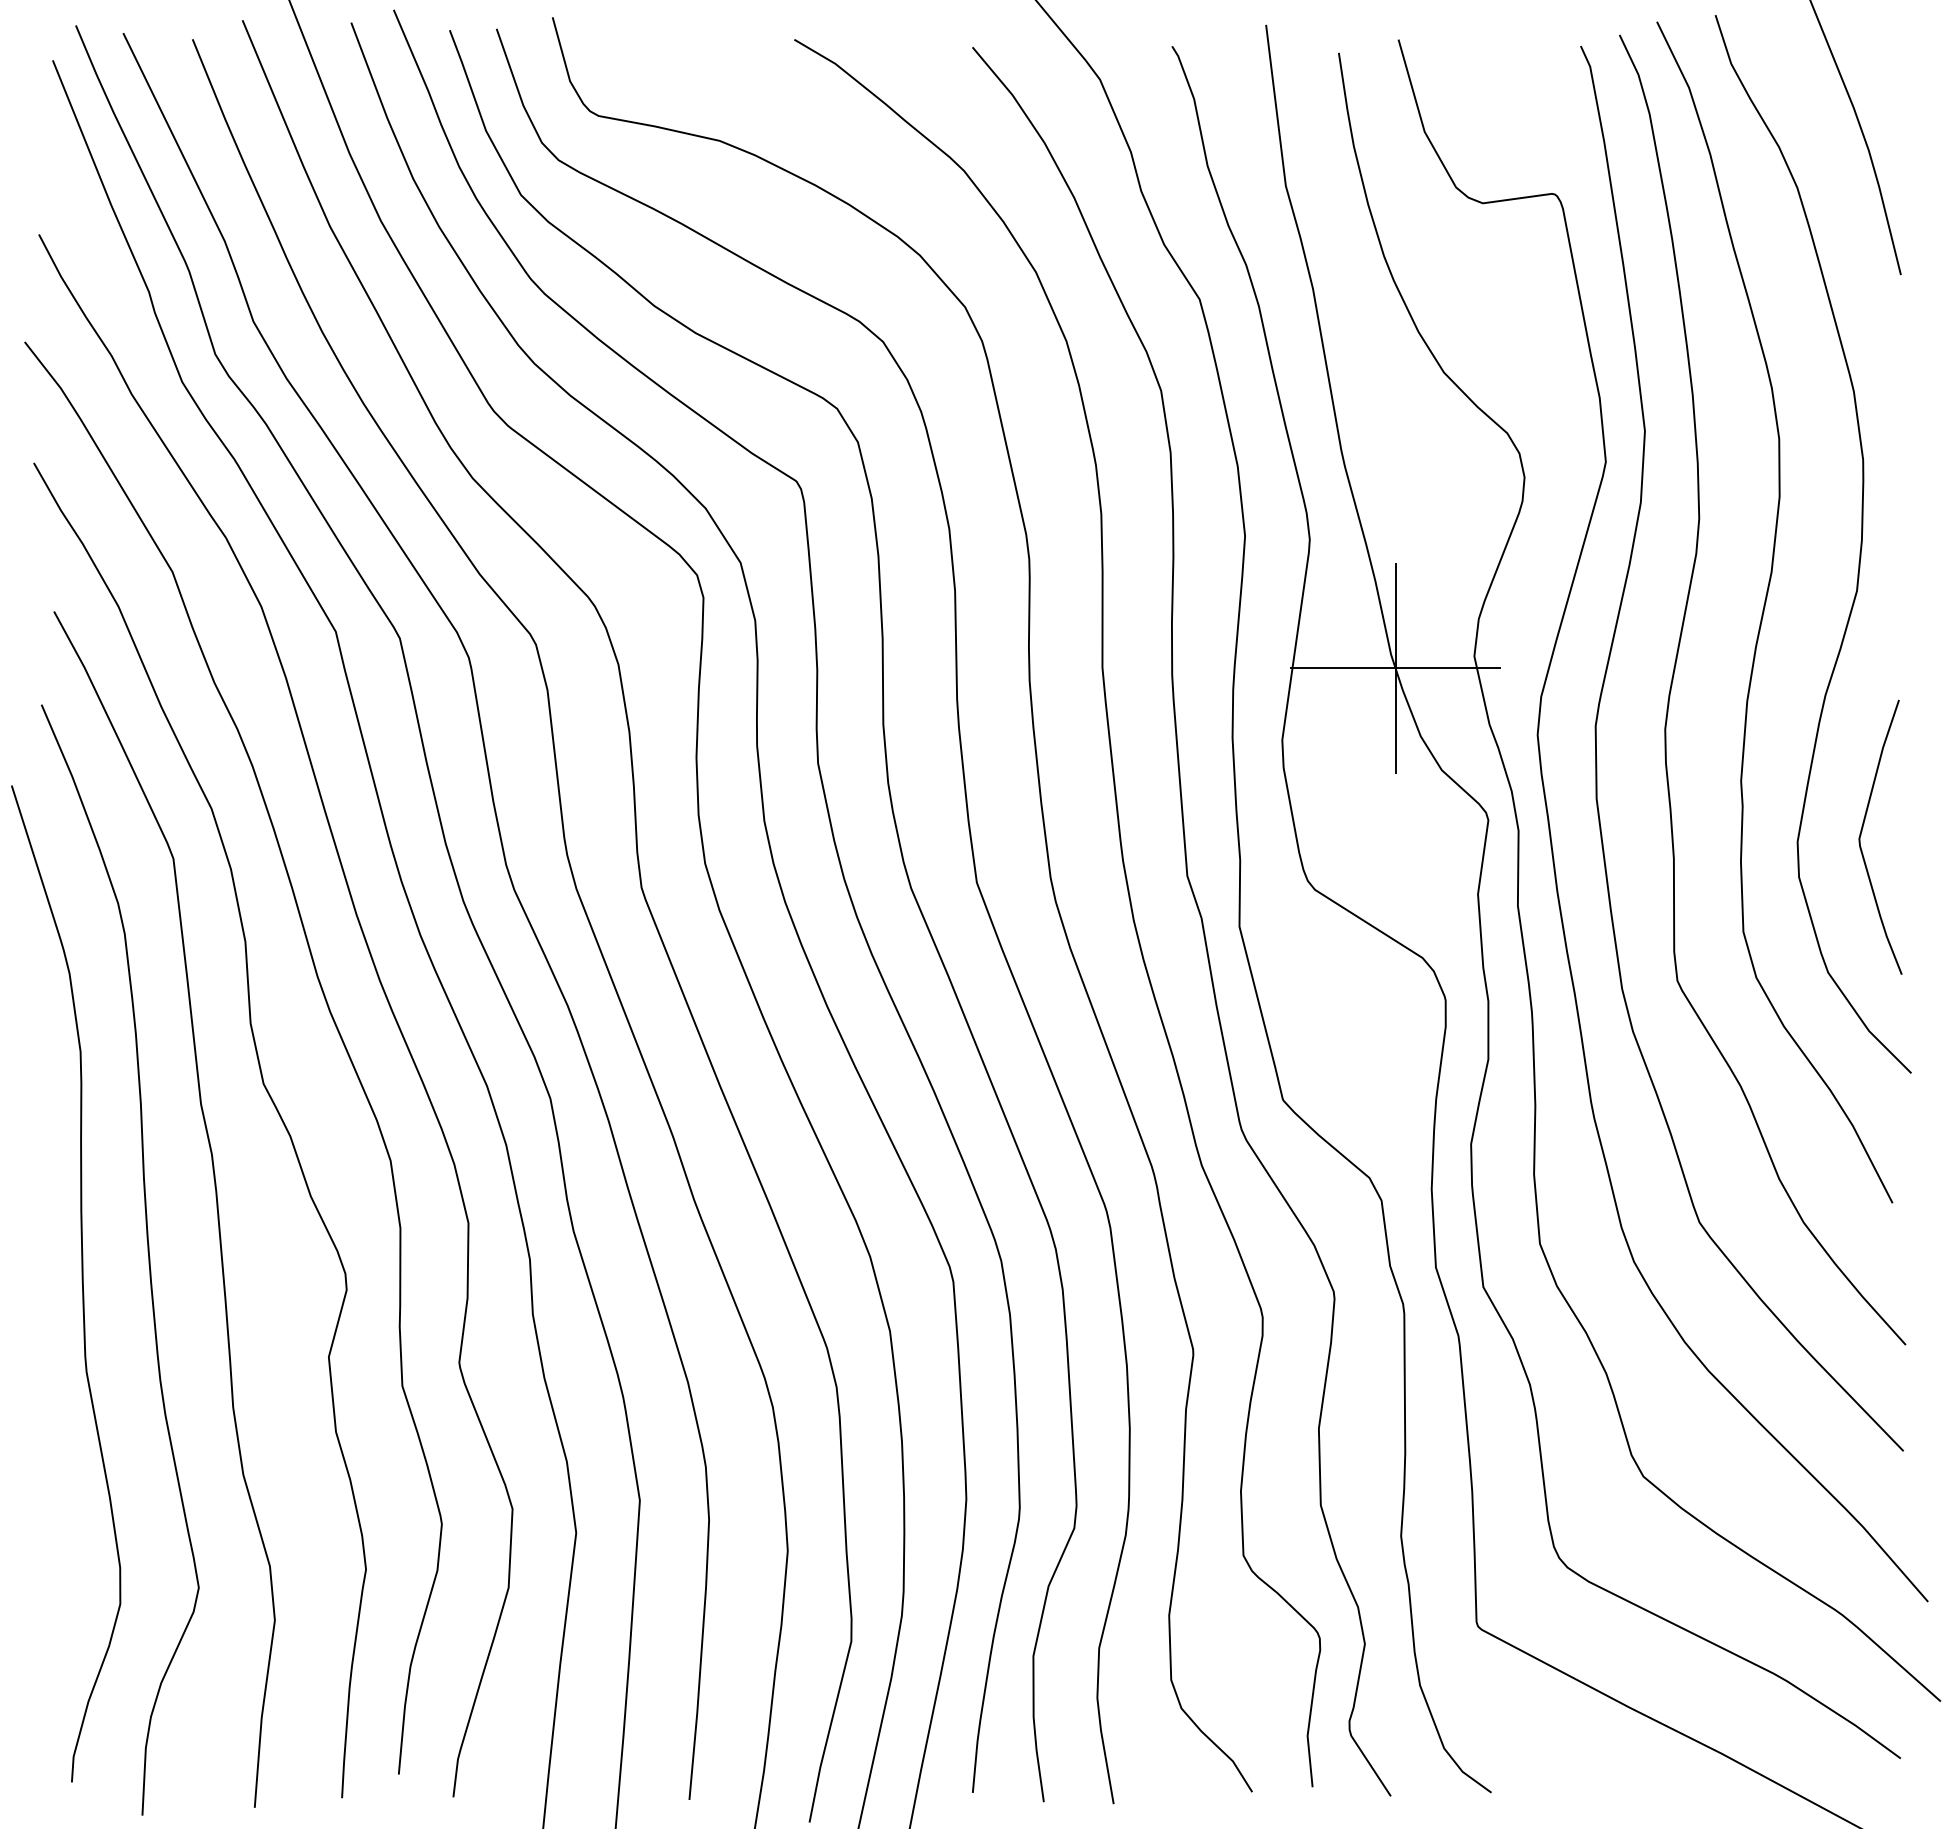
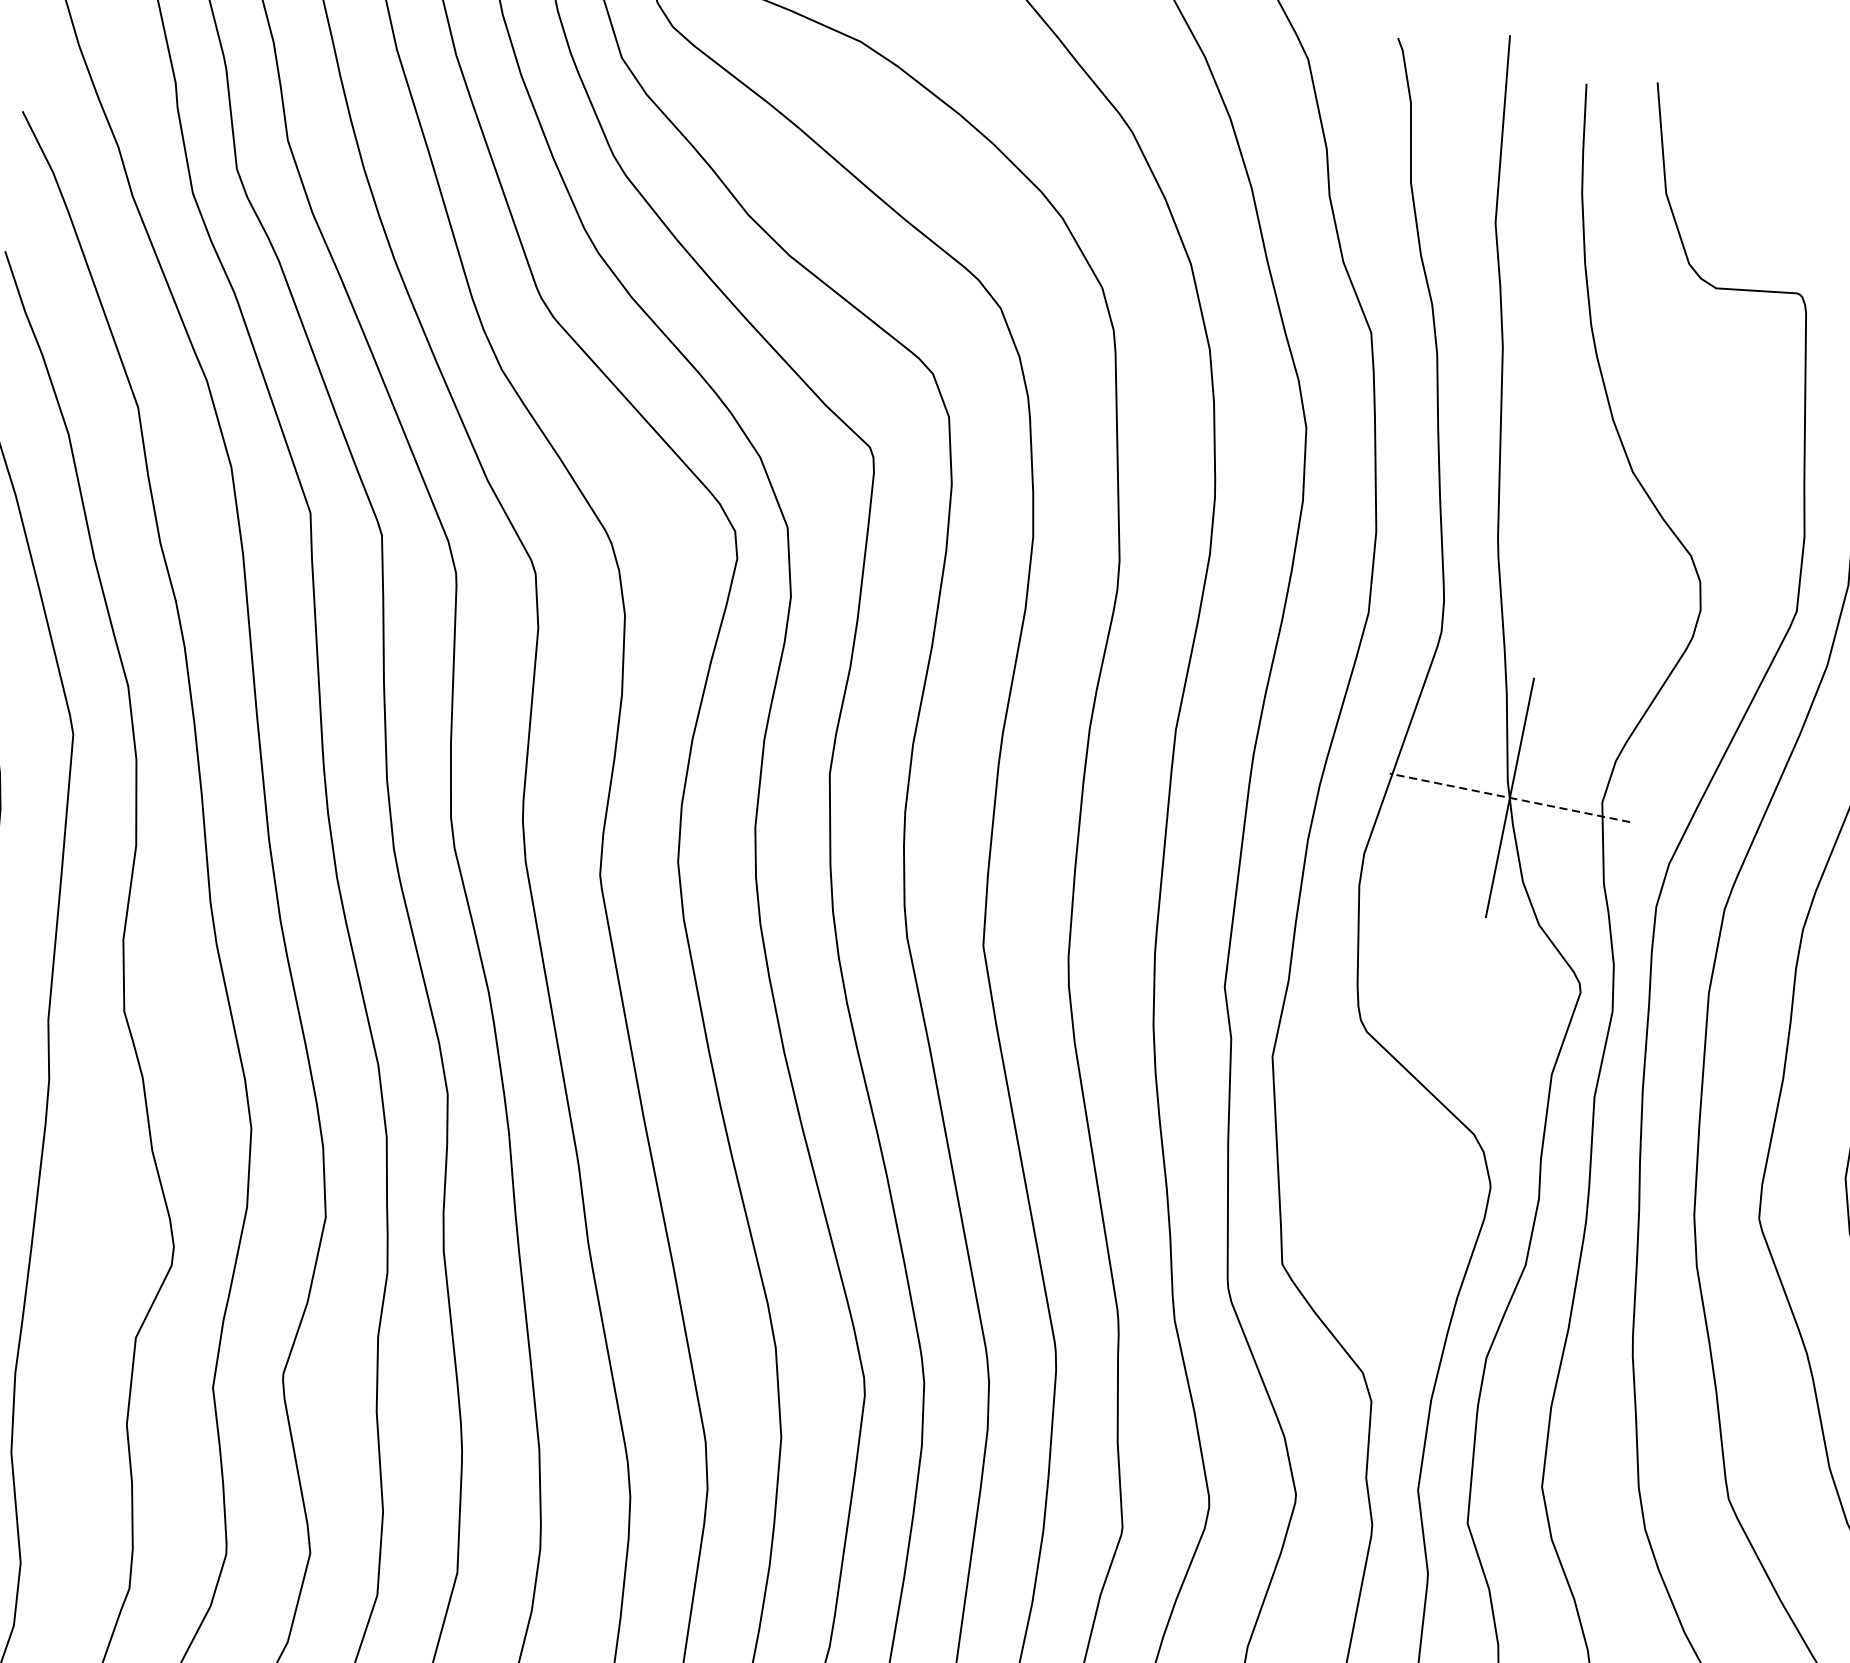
line: (1395, 668) -> (1509, 798), solid -> dashed

